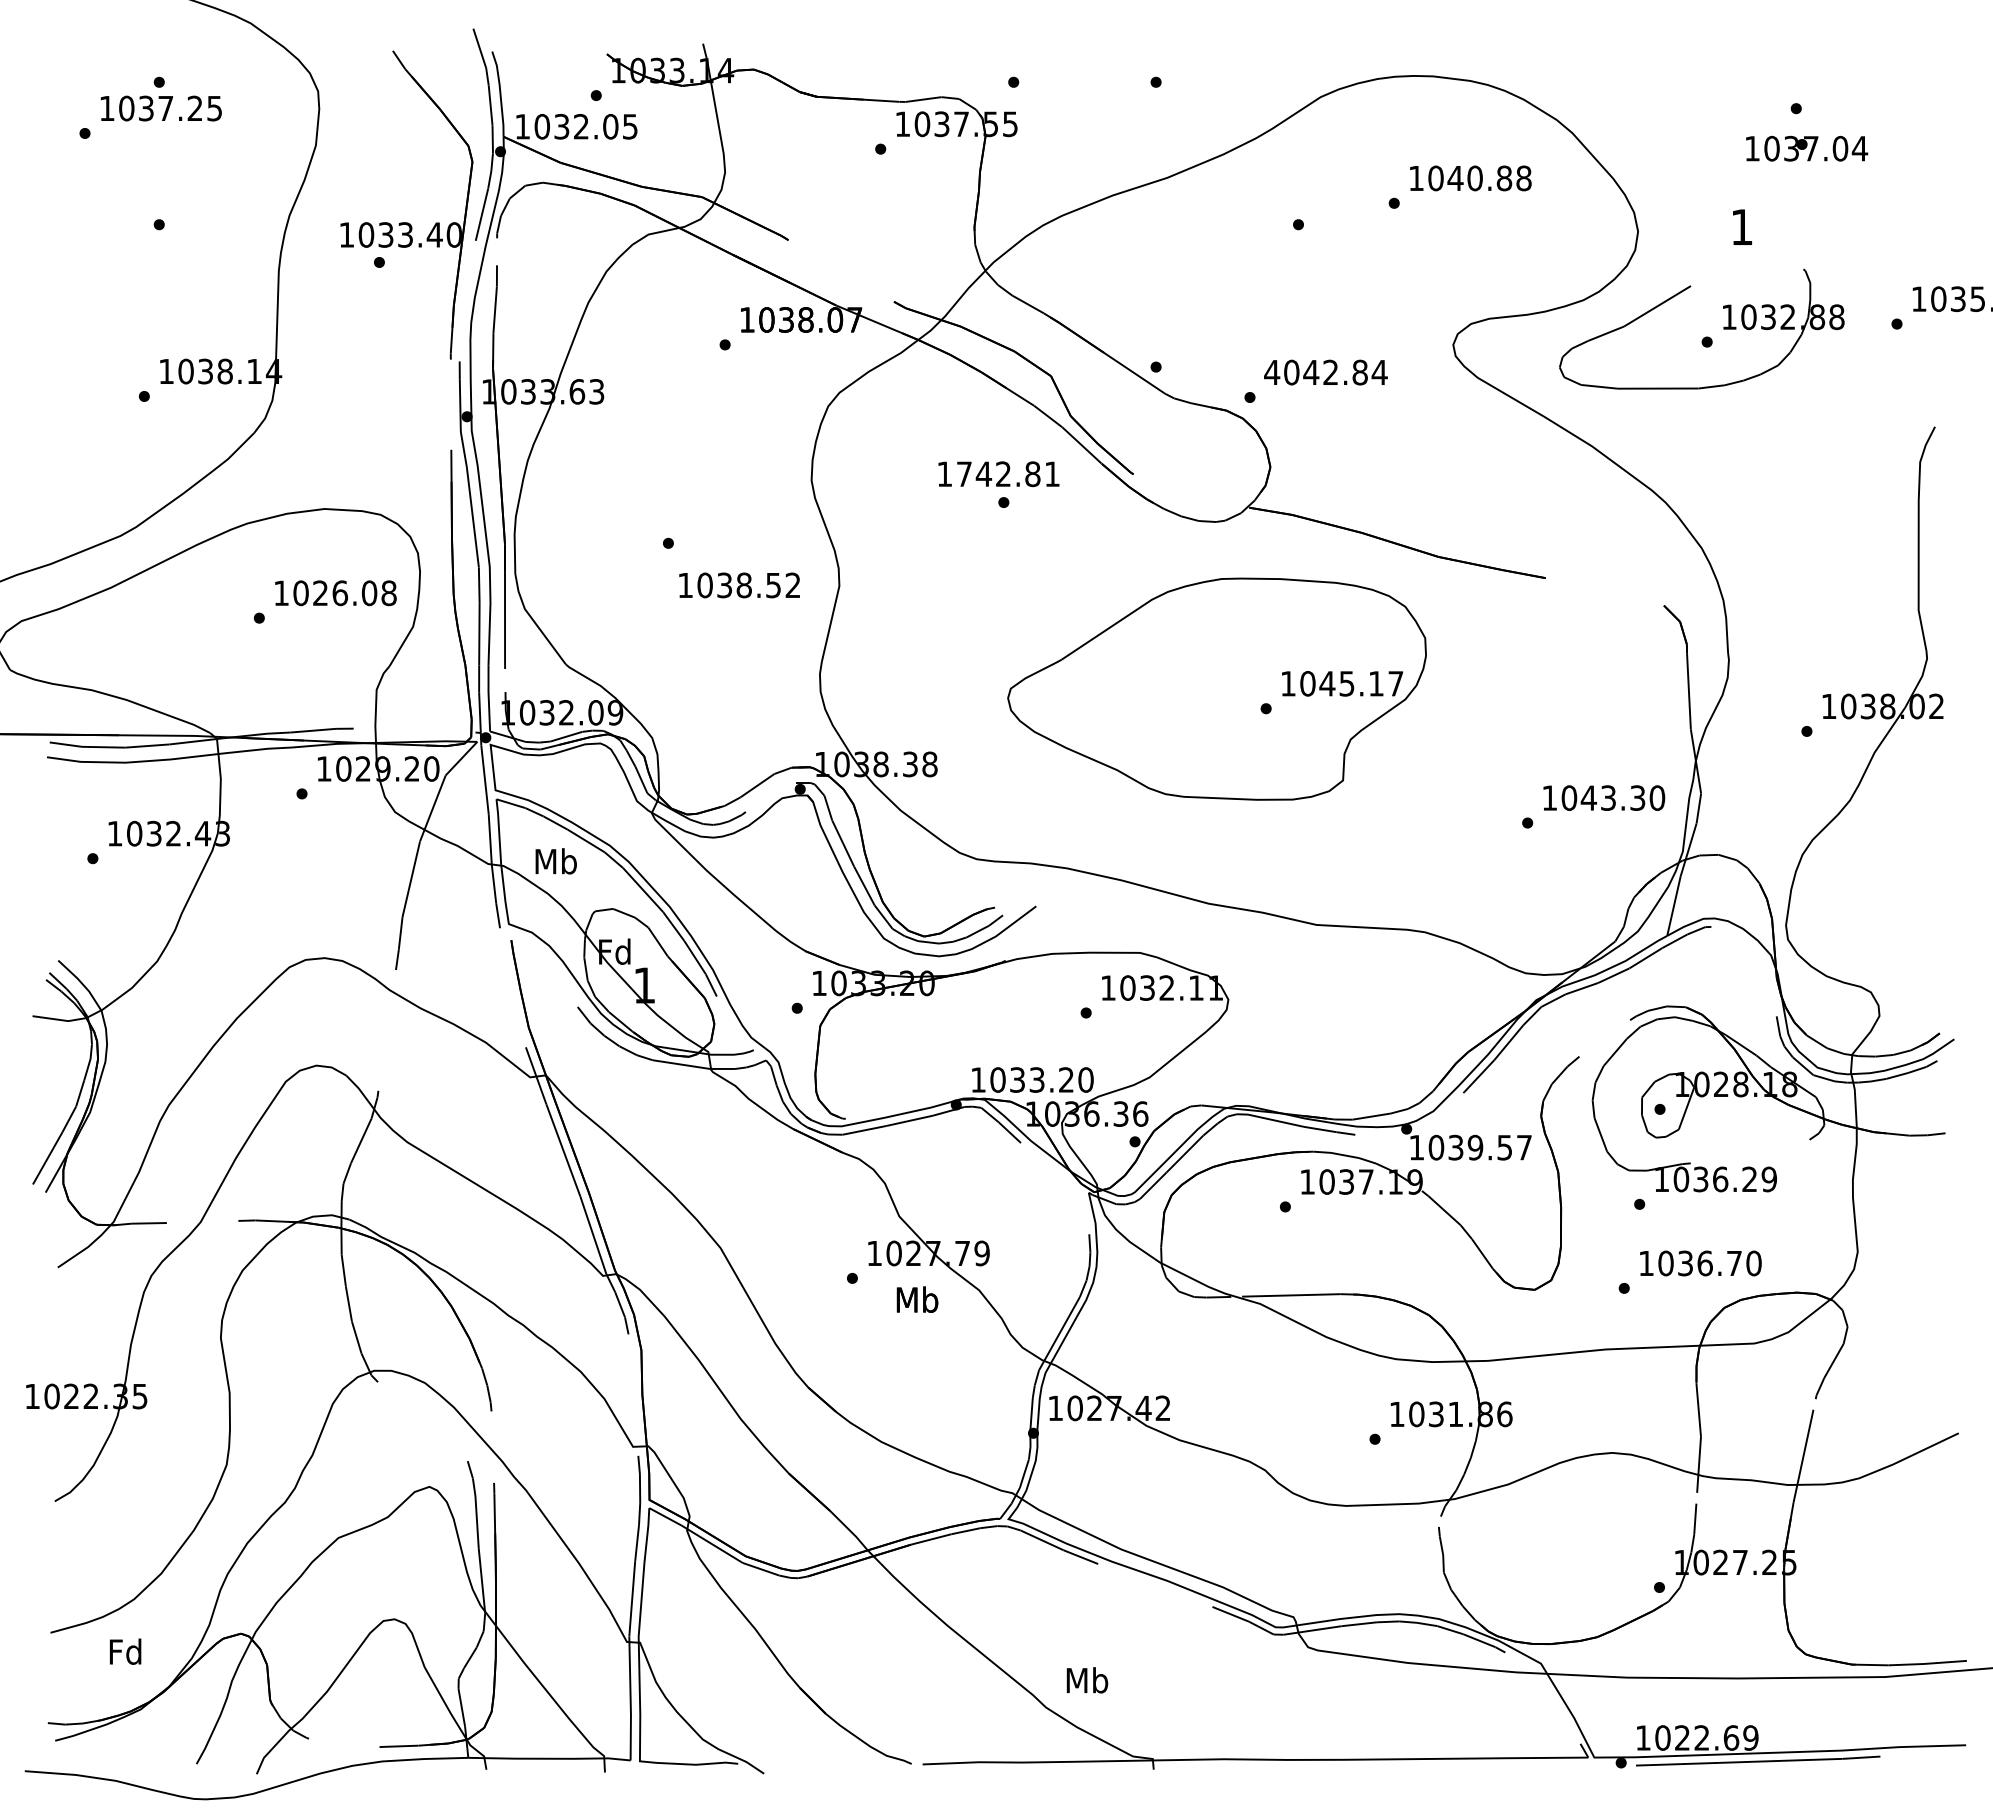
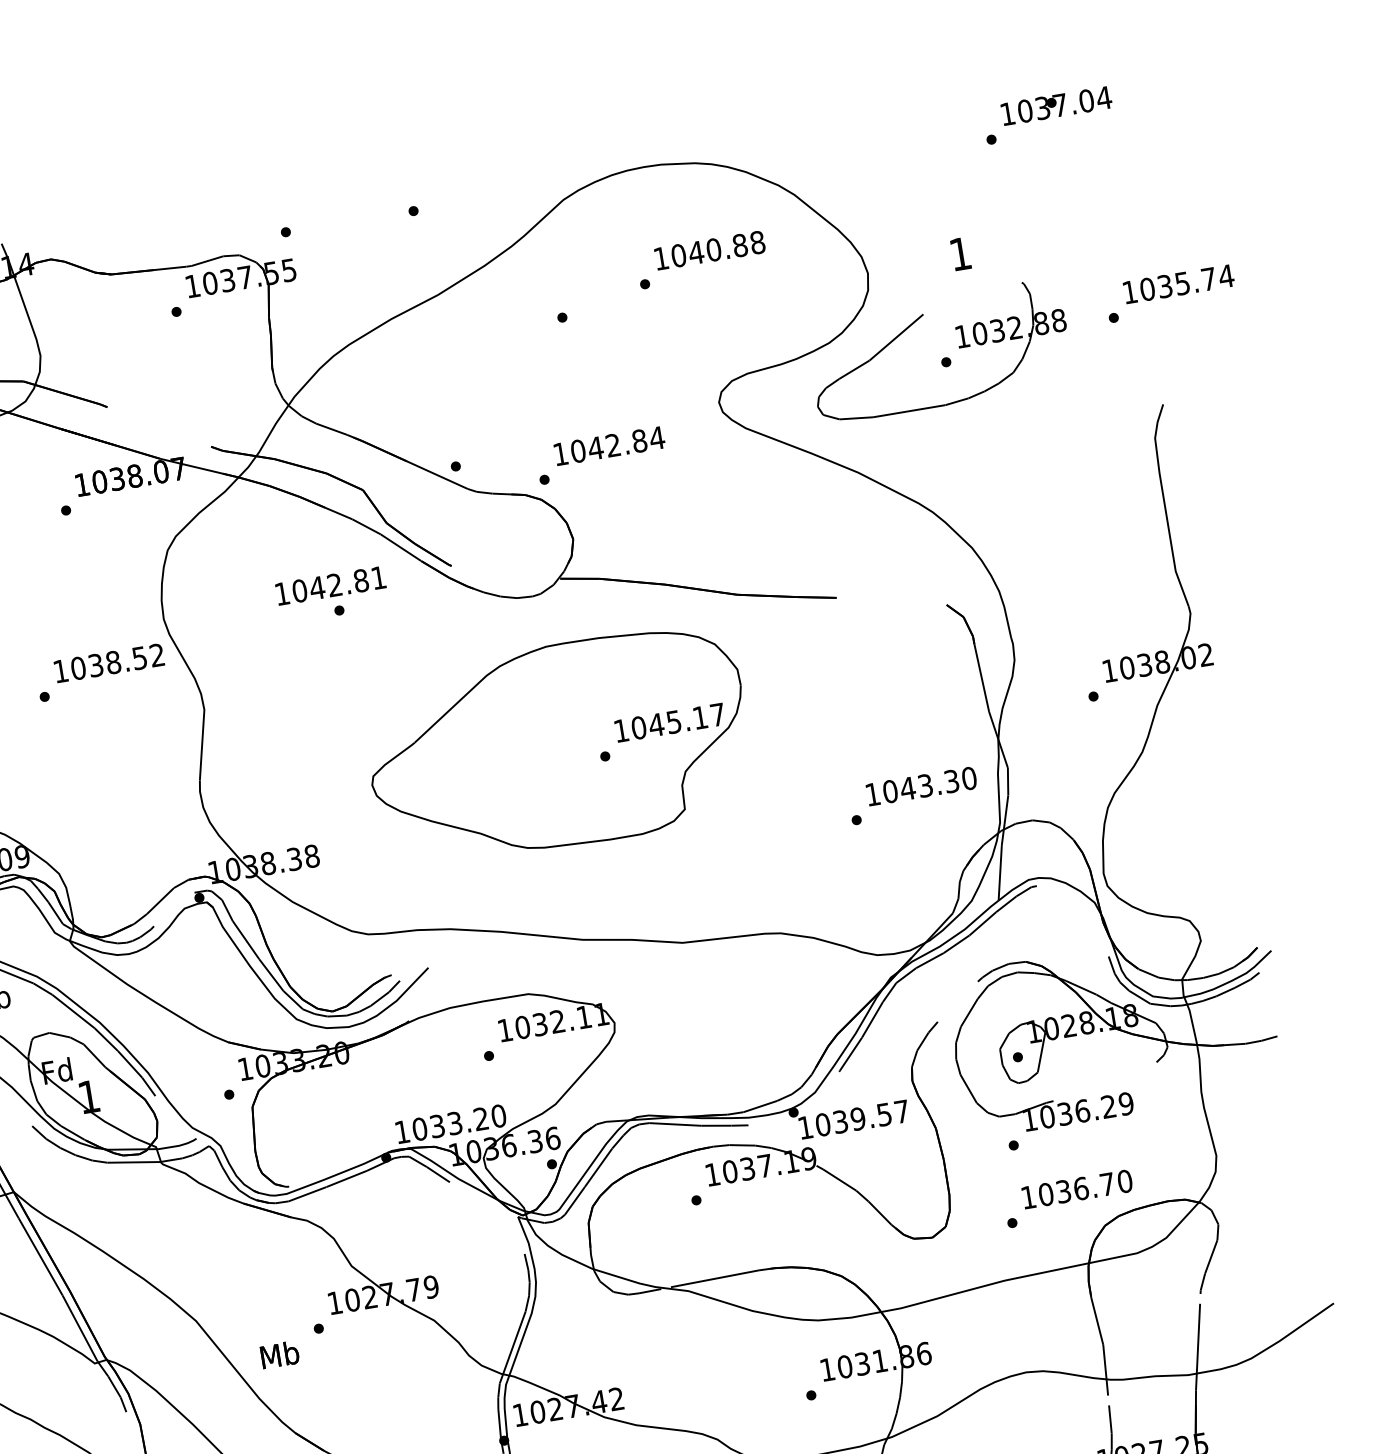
text: (1807, 148) -> (1057, 105), moved
text: (1272, 372) -> (561, 454), 4042.84 -> 1042.84
text: (964, 474) -> (299, 591), 1742.81 -> 1042.81
text: (739, 585) -> (109, 663), moved
text: (917, 1299) -> (279, 1354), moved

